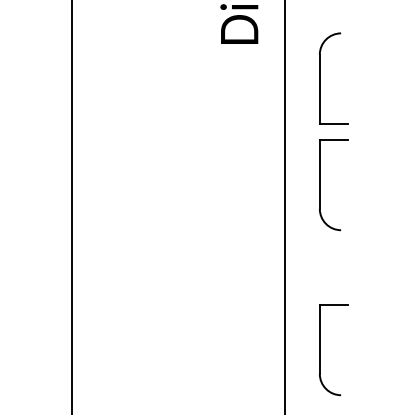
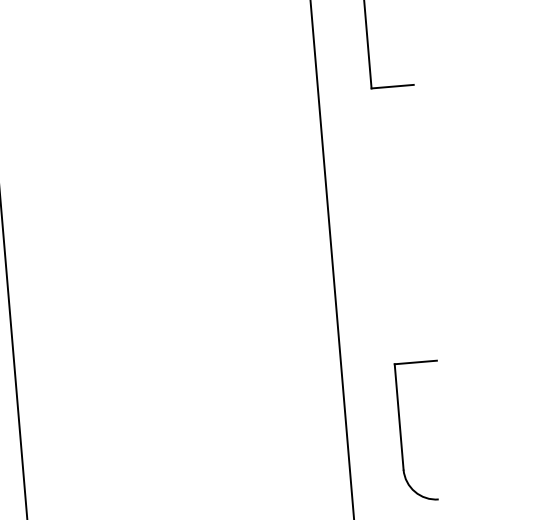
part: (320, 185) -> (380, 182), removed

